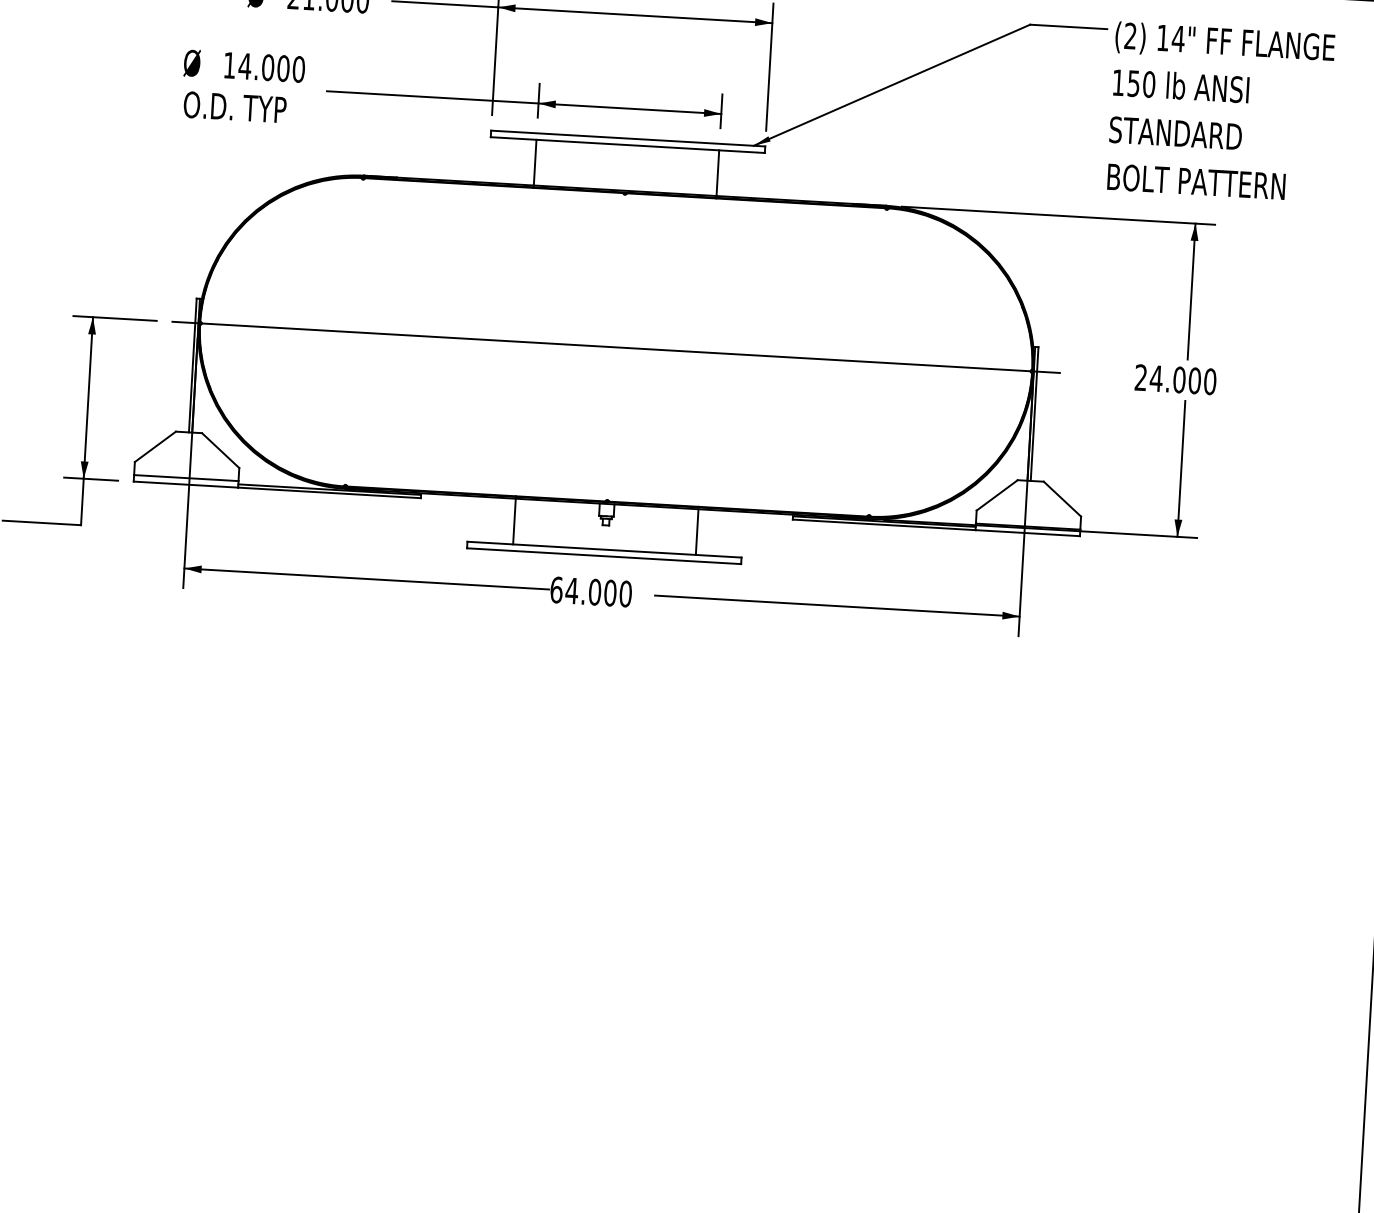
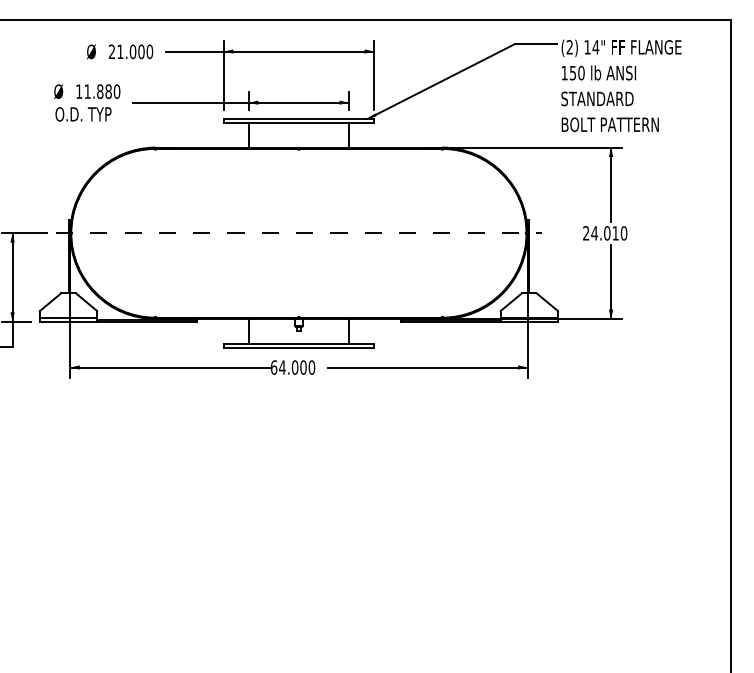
text: (263, 67) -> (97, 91), 14.000 -> 11.880
line: (615, 347) -> (298, 233), solid -> dashed
text: (1194, 381) -> (615, 233), 24.000 -> 24.010

